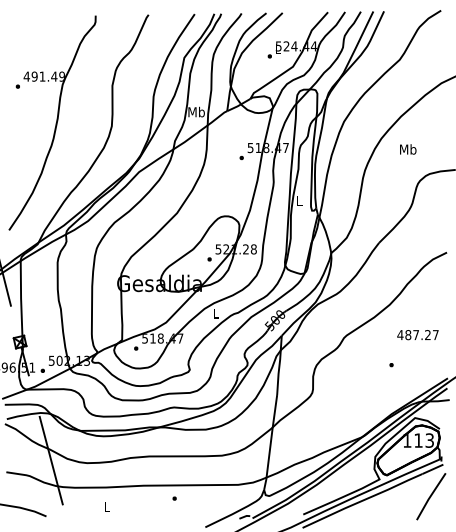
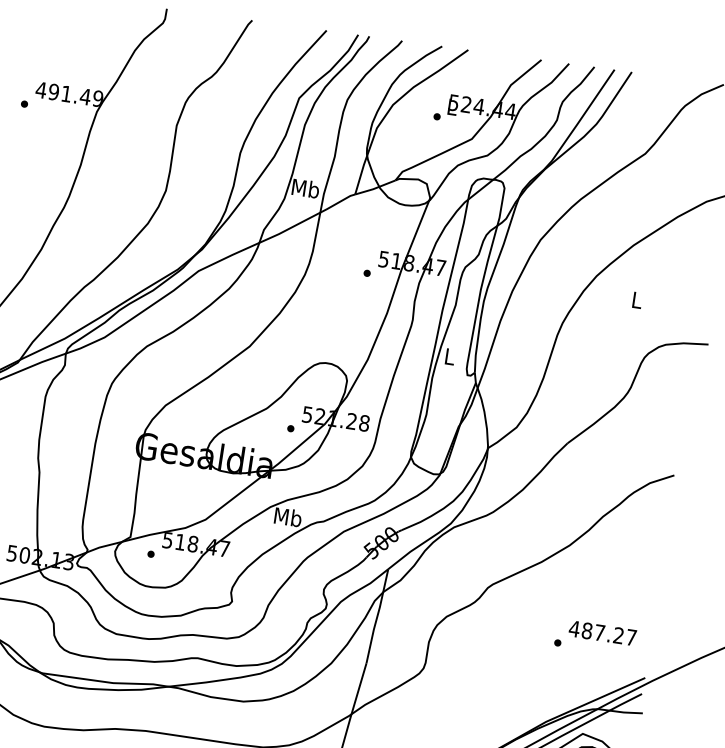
text: (408, 149) -> (637, 300), Mb -> L
text: (215, 313) -> (287, 517), L -> Mb
text: (417, 335) -> (601, 633), moved

